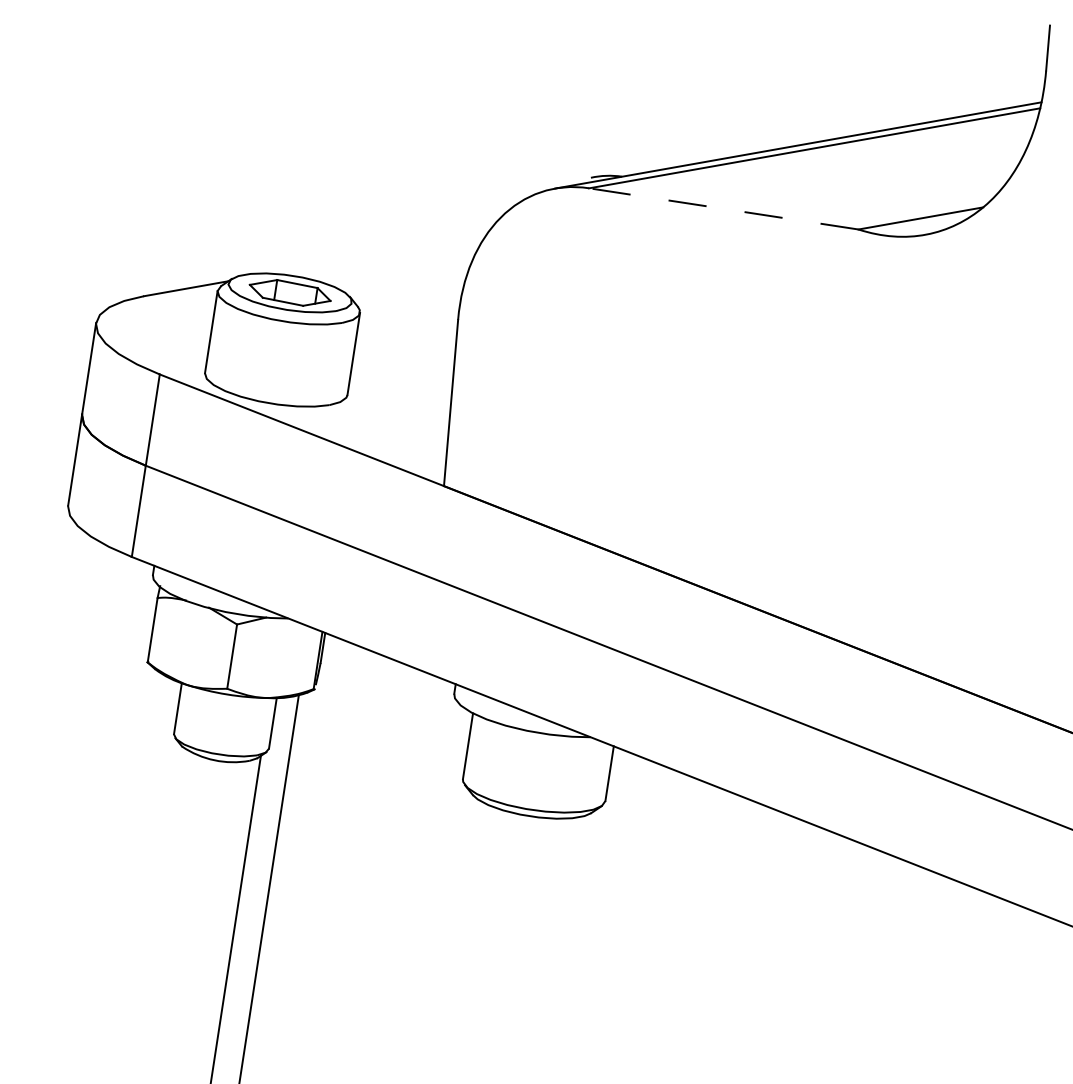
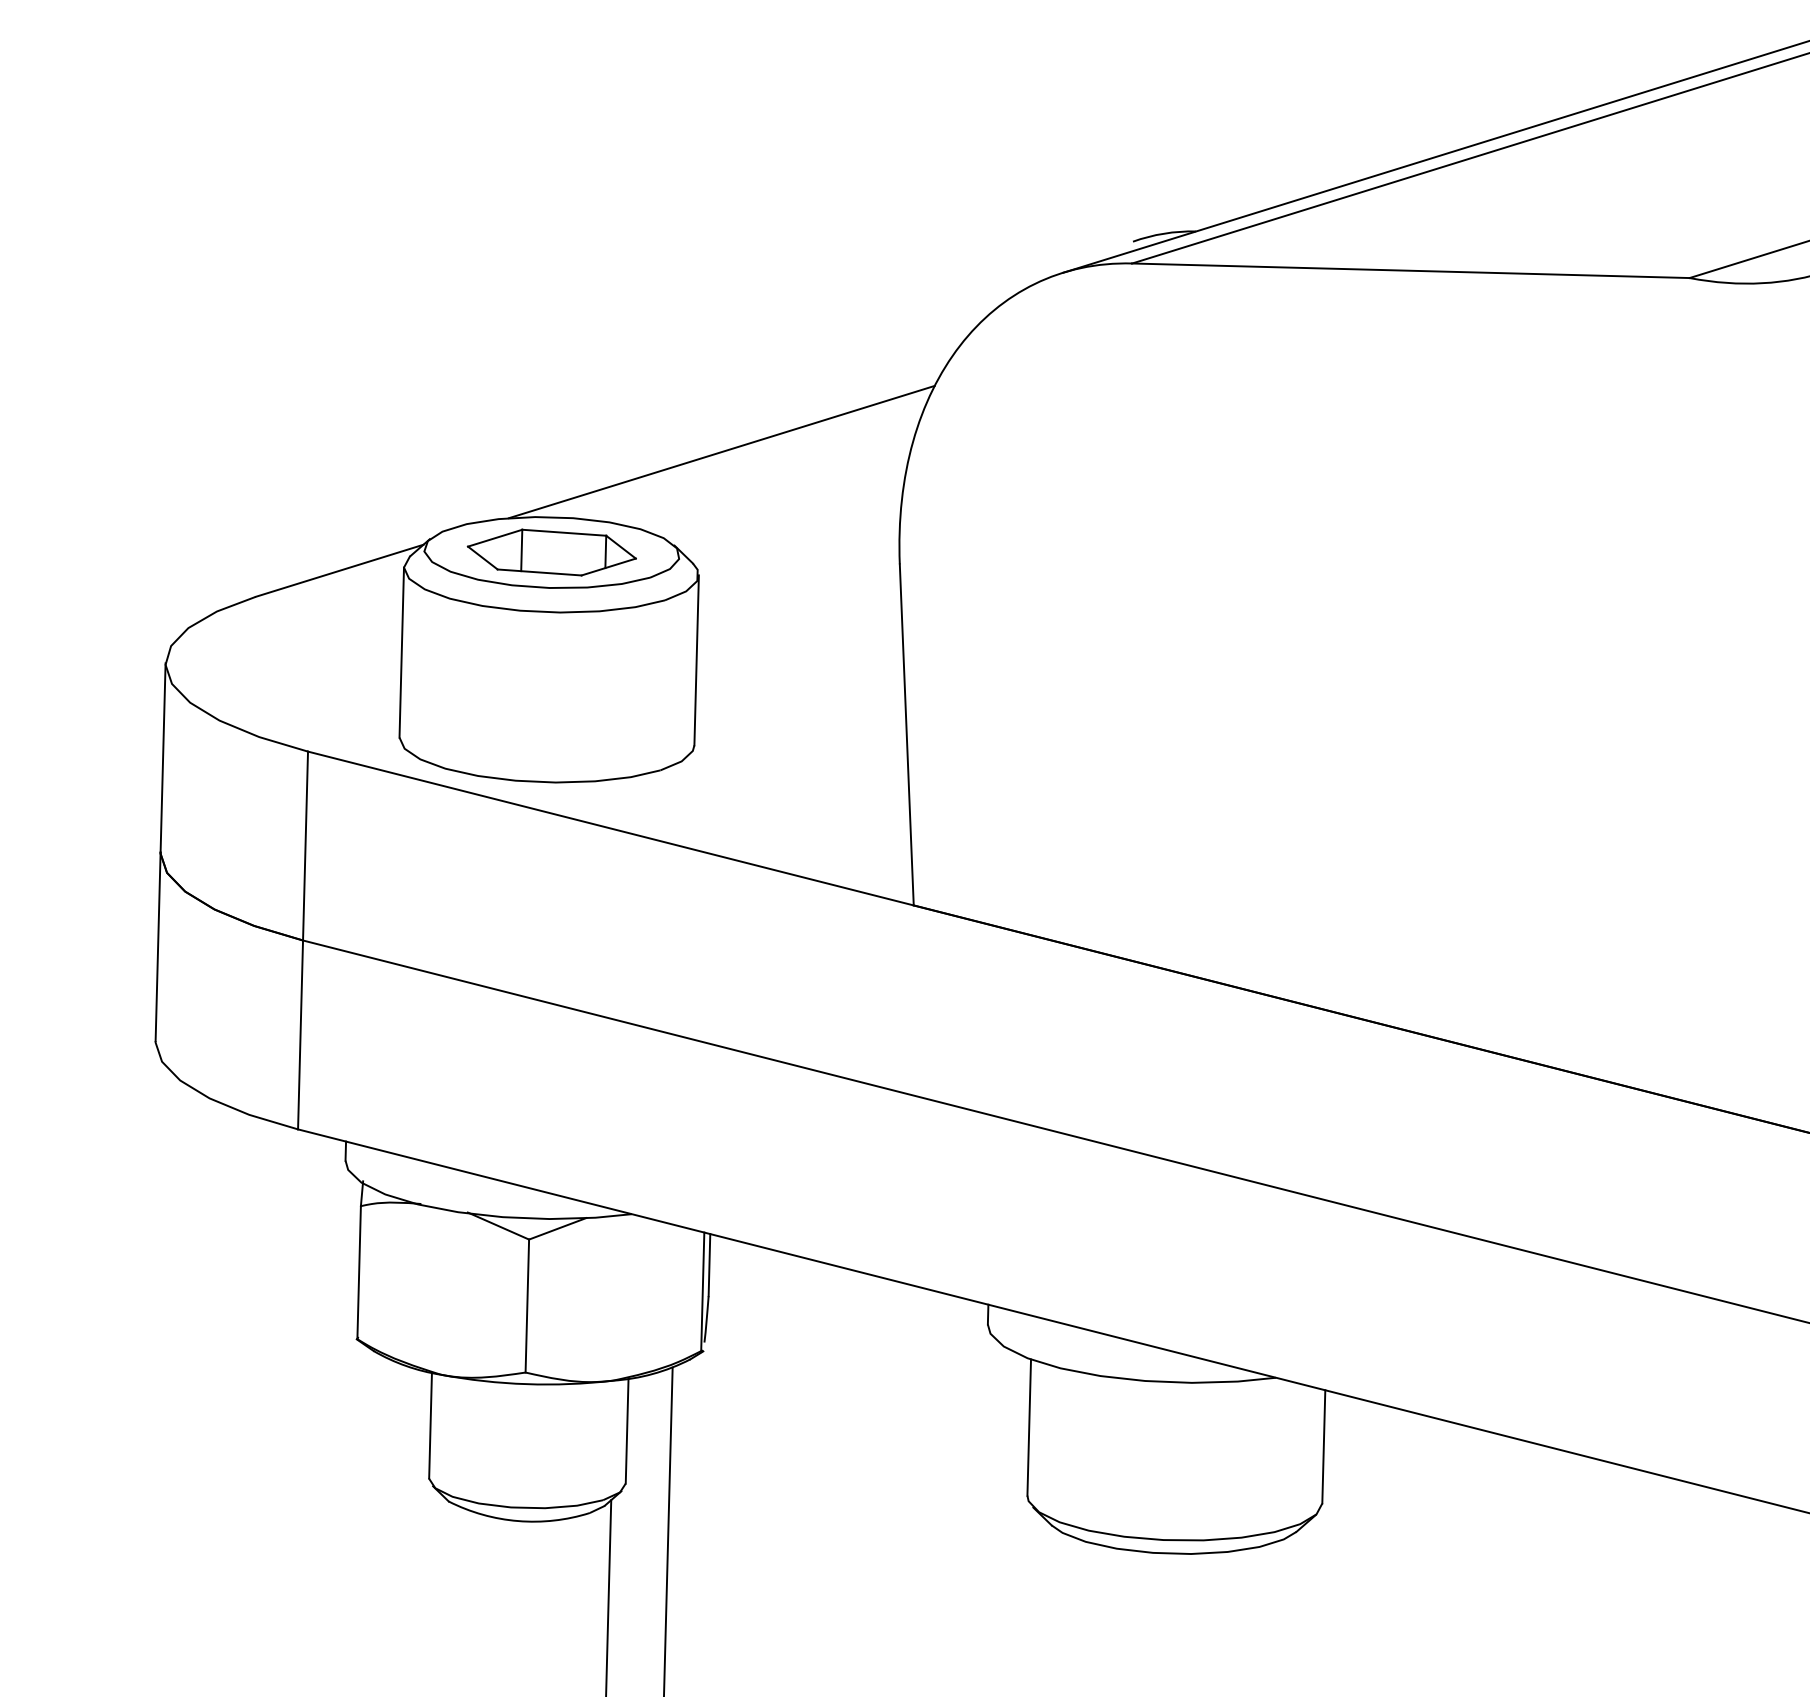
line: (723, 208) -> (1410, 270), dashed -> solid
line: (378, 254) -> (721, 451), added

